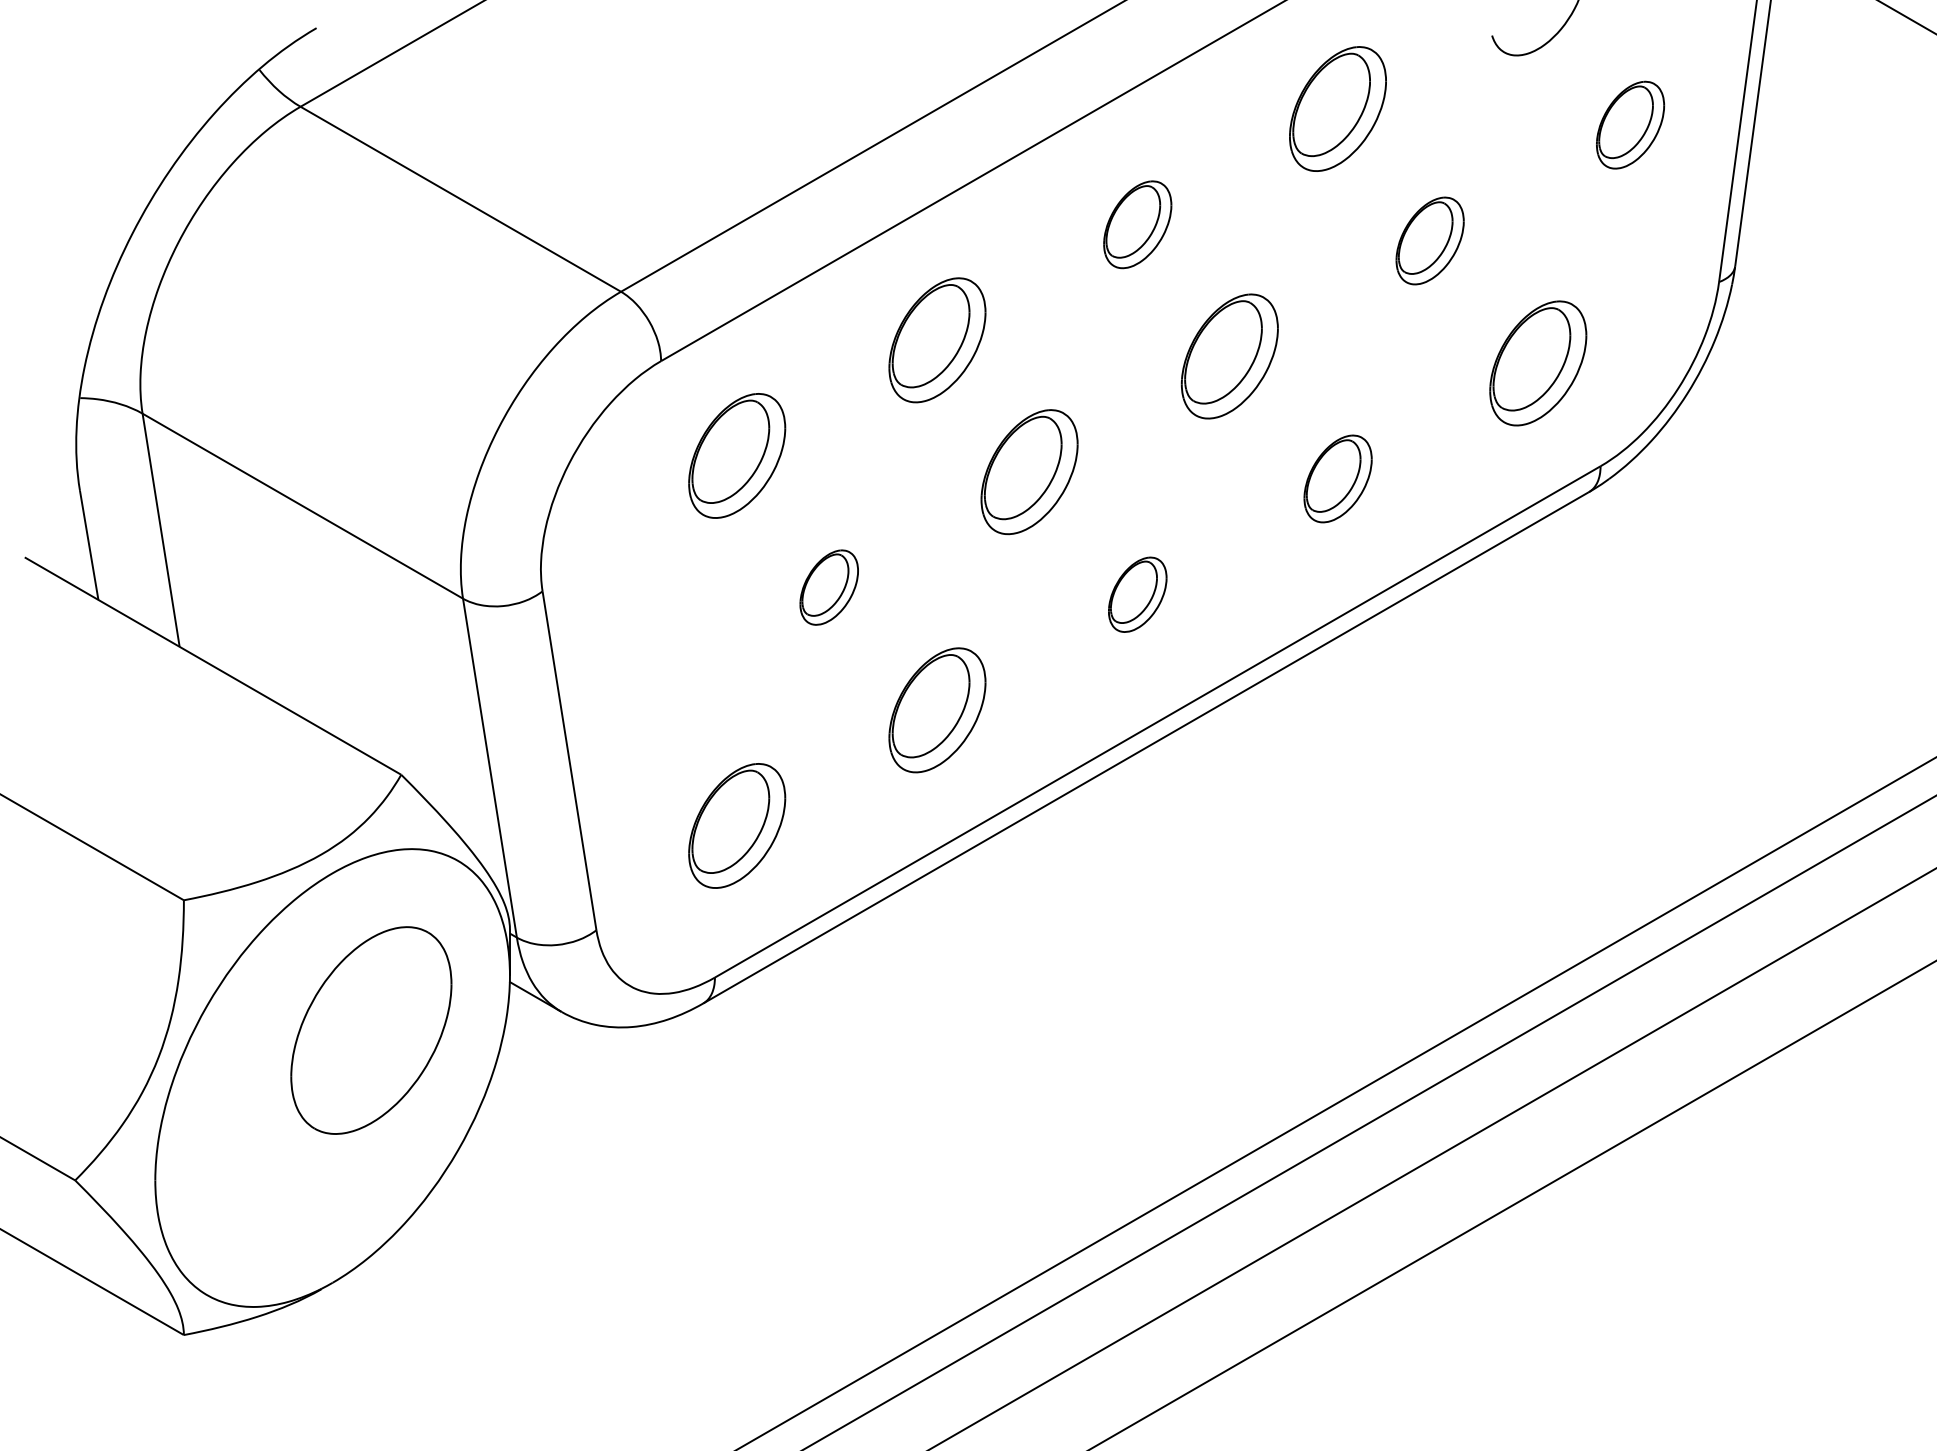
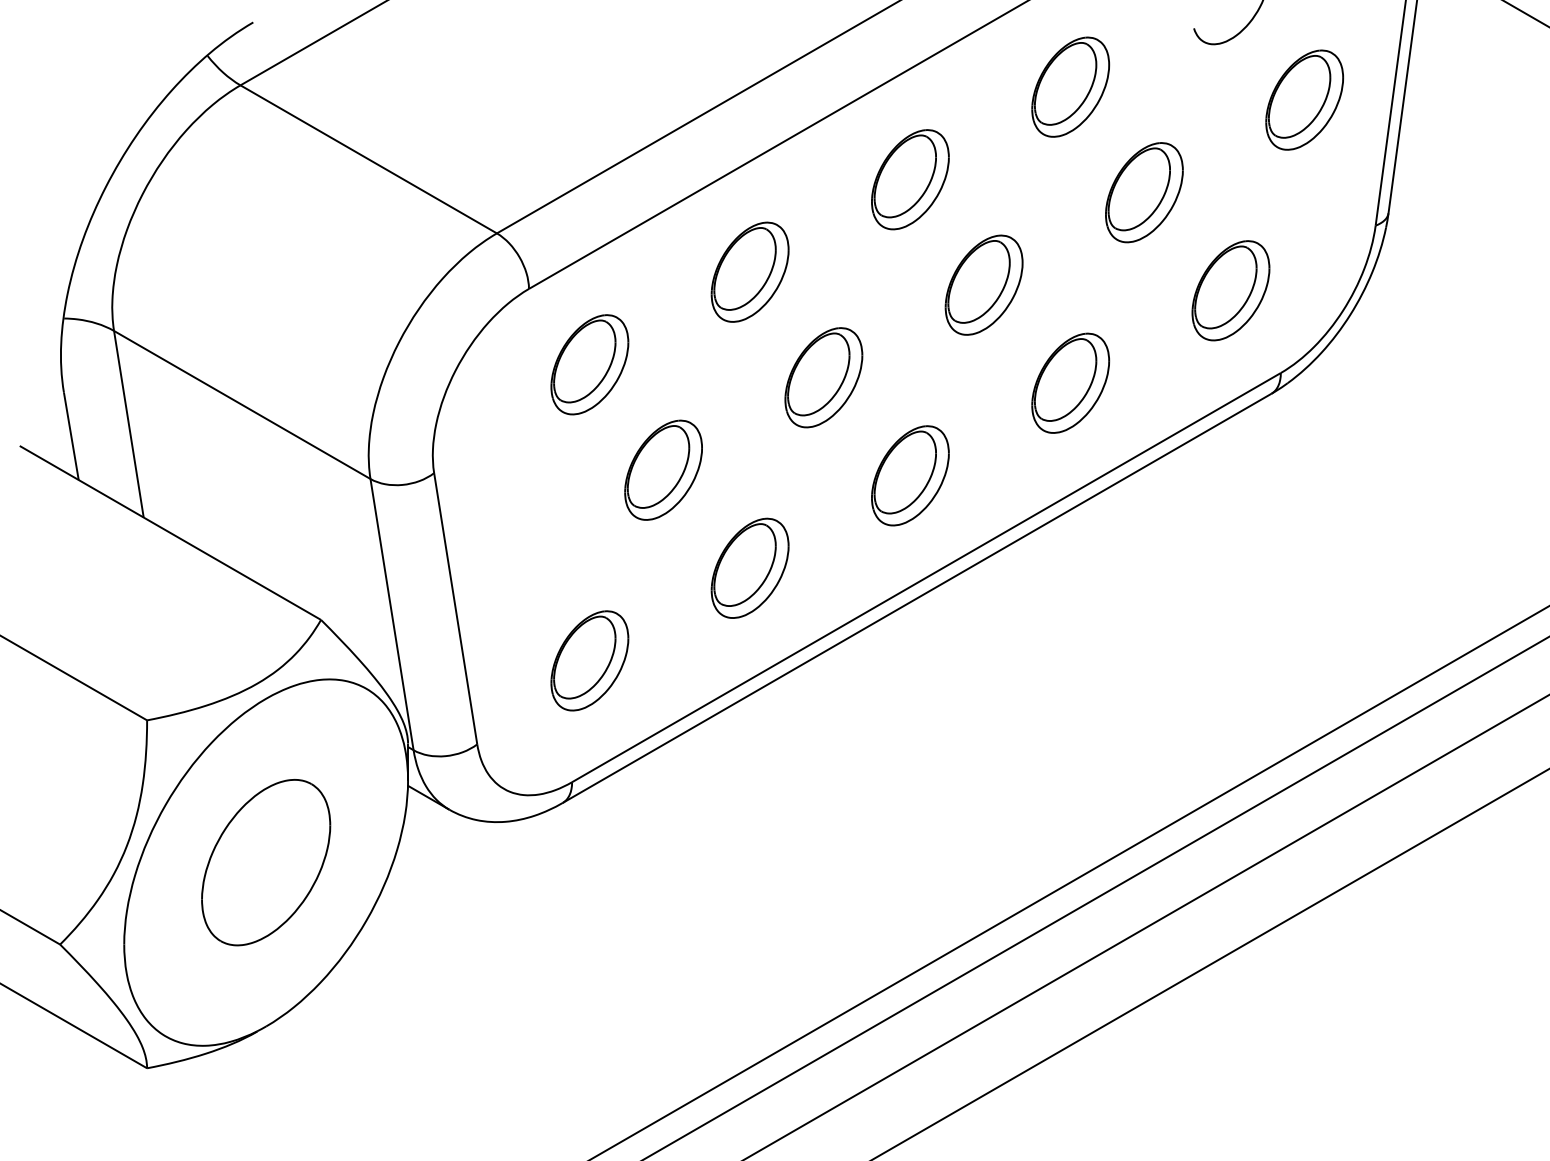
part: (1630, 124) -> (1304, 99), size x1.43
part: (1137, 224) -> (910, 179), size x1.43
part: (1430, 240) -> (1144, 192), size x1.43
part: (1337, 478) -> (1070, 382), size x1.43
part: (829, 586) -> (663, 469), size x1.67
part: (1137, 594) -> (910, 475), size x1.67
part: (371, 1030) -> (266, 862), moved

